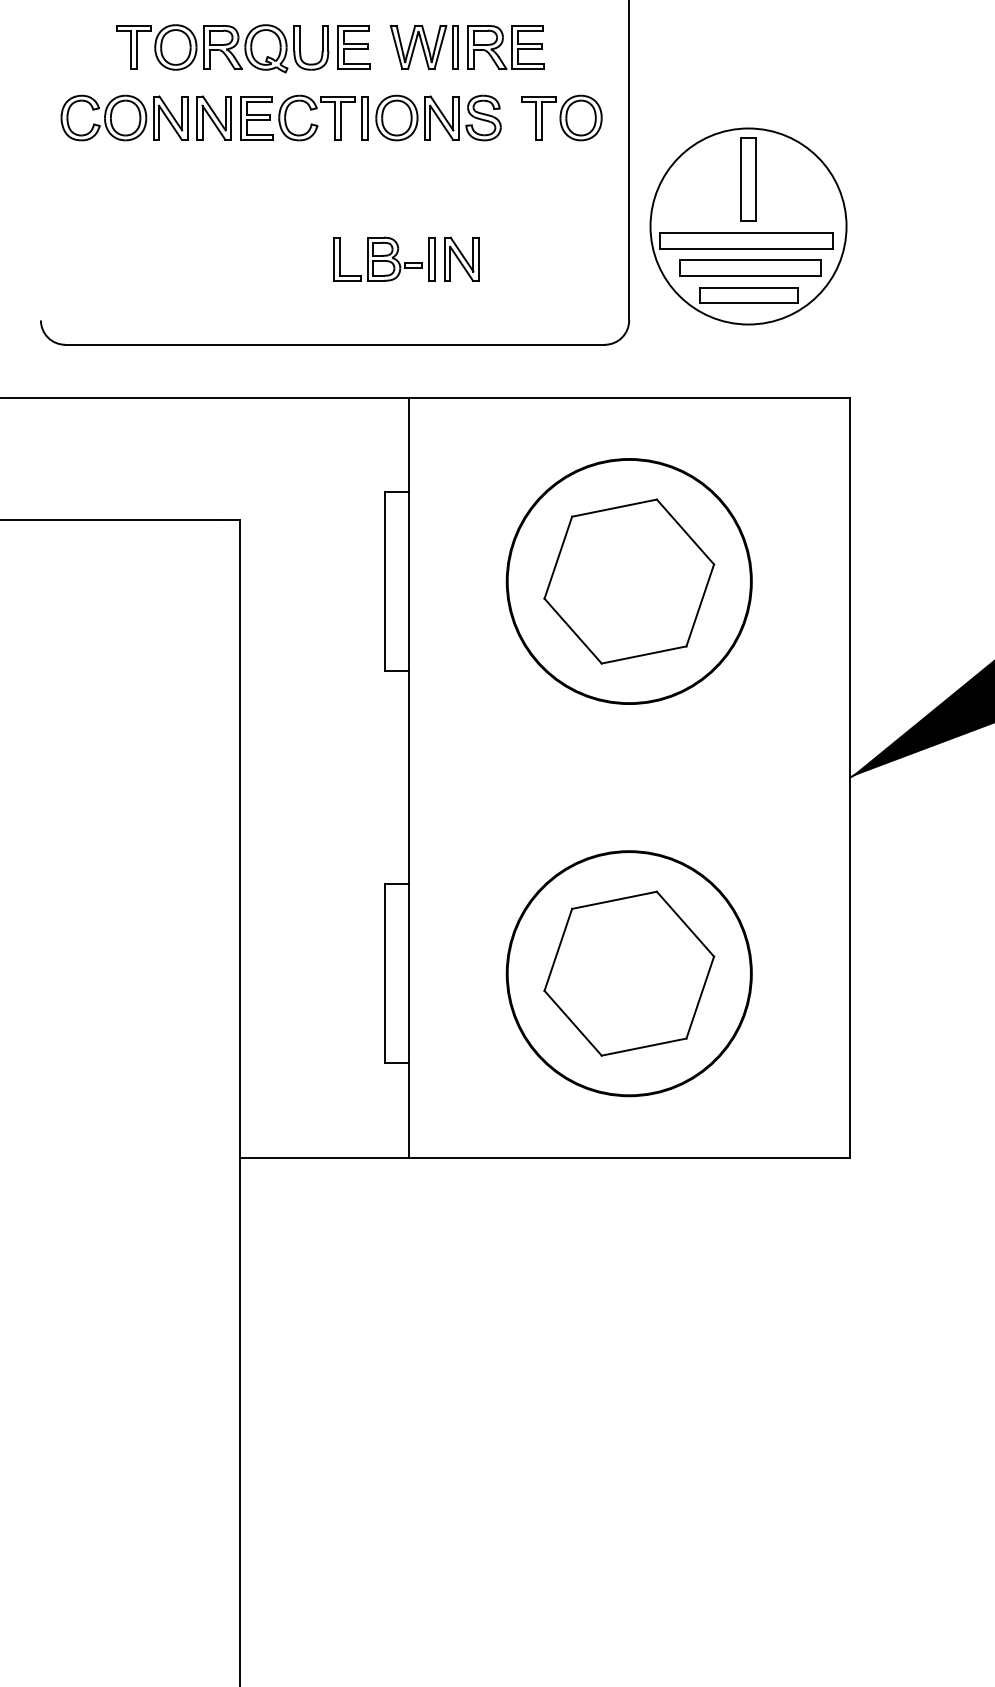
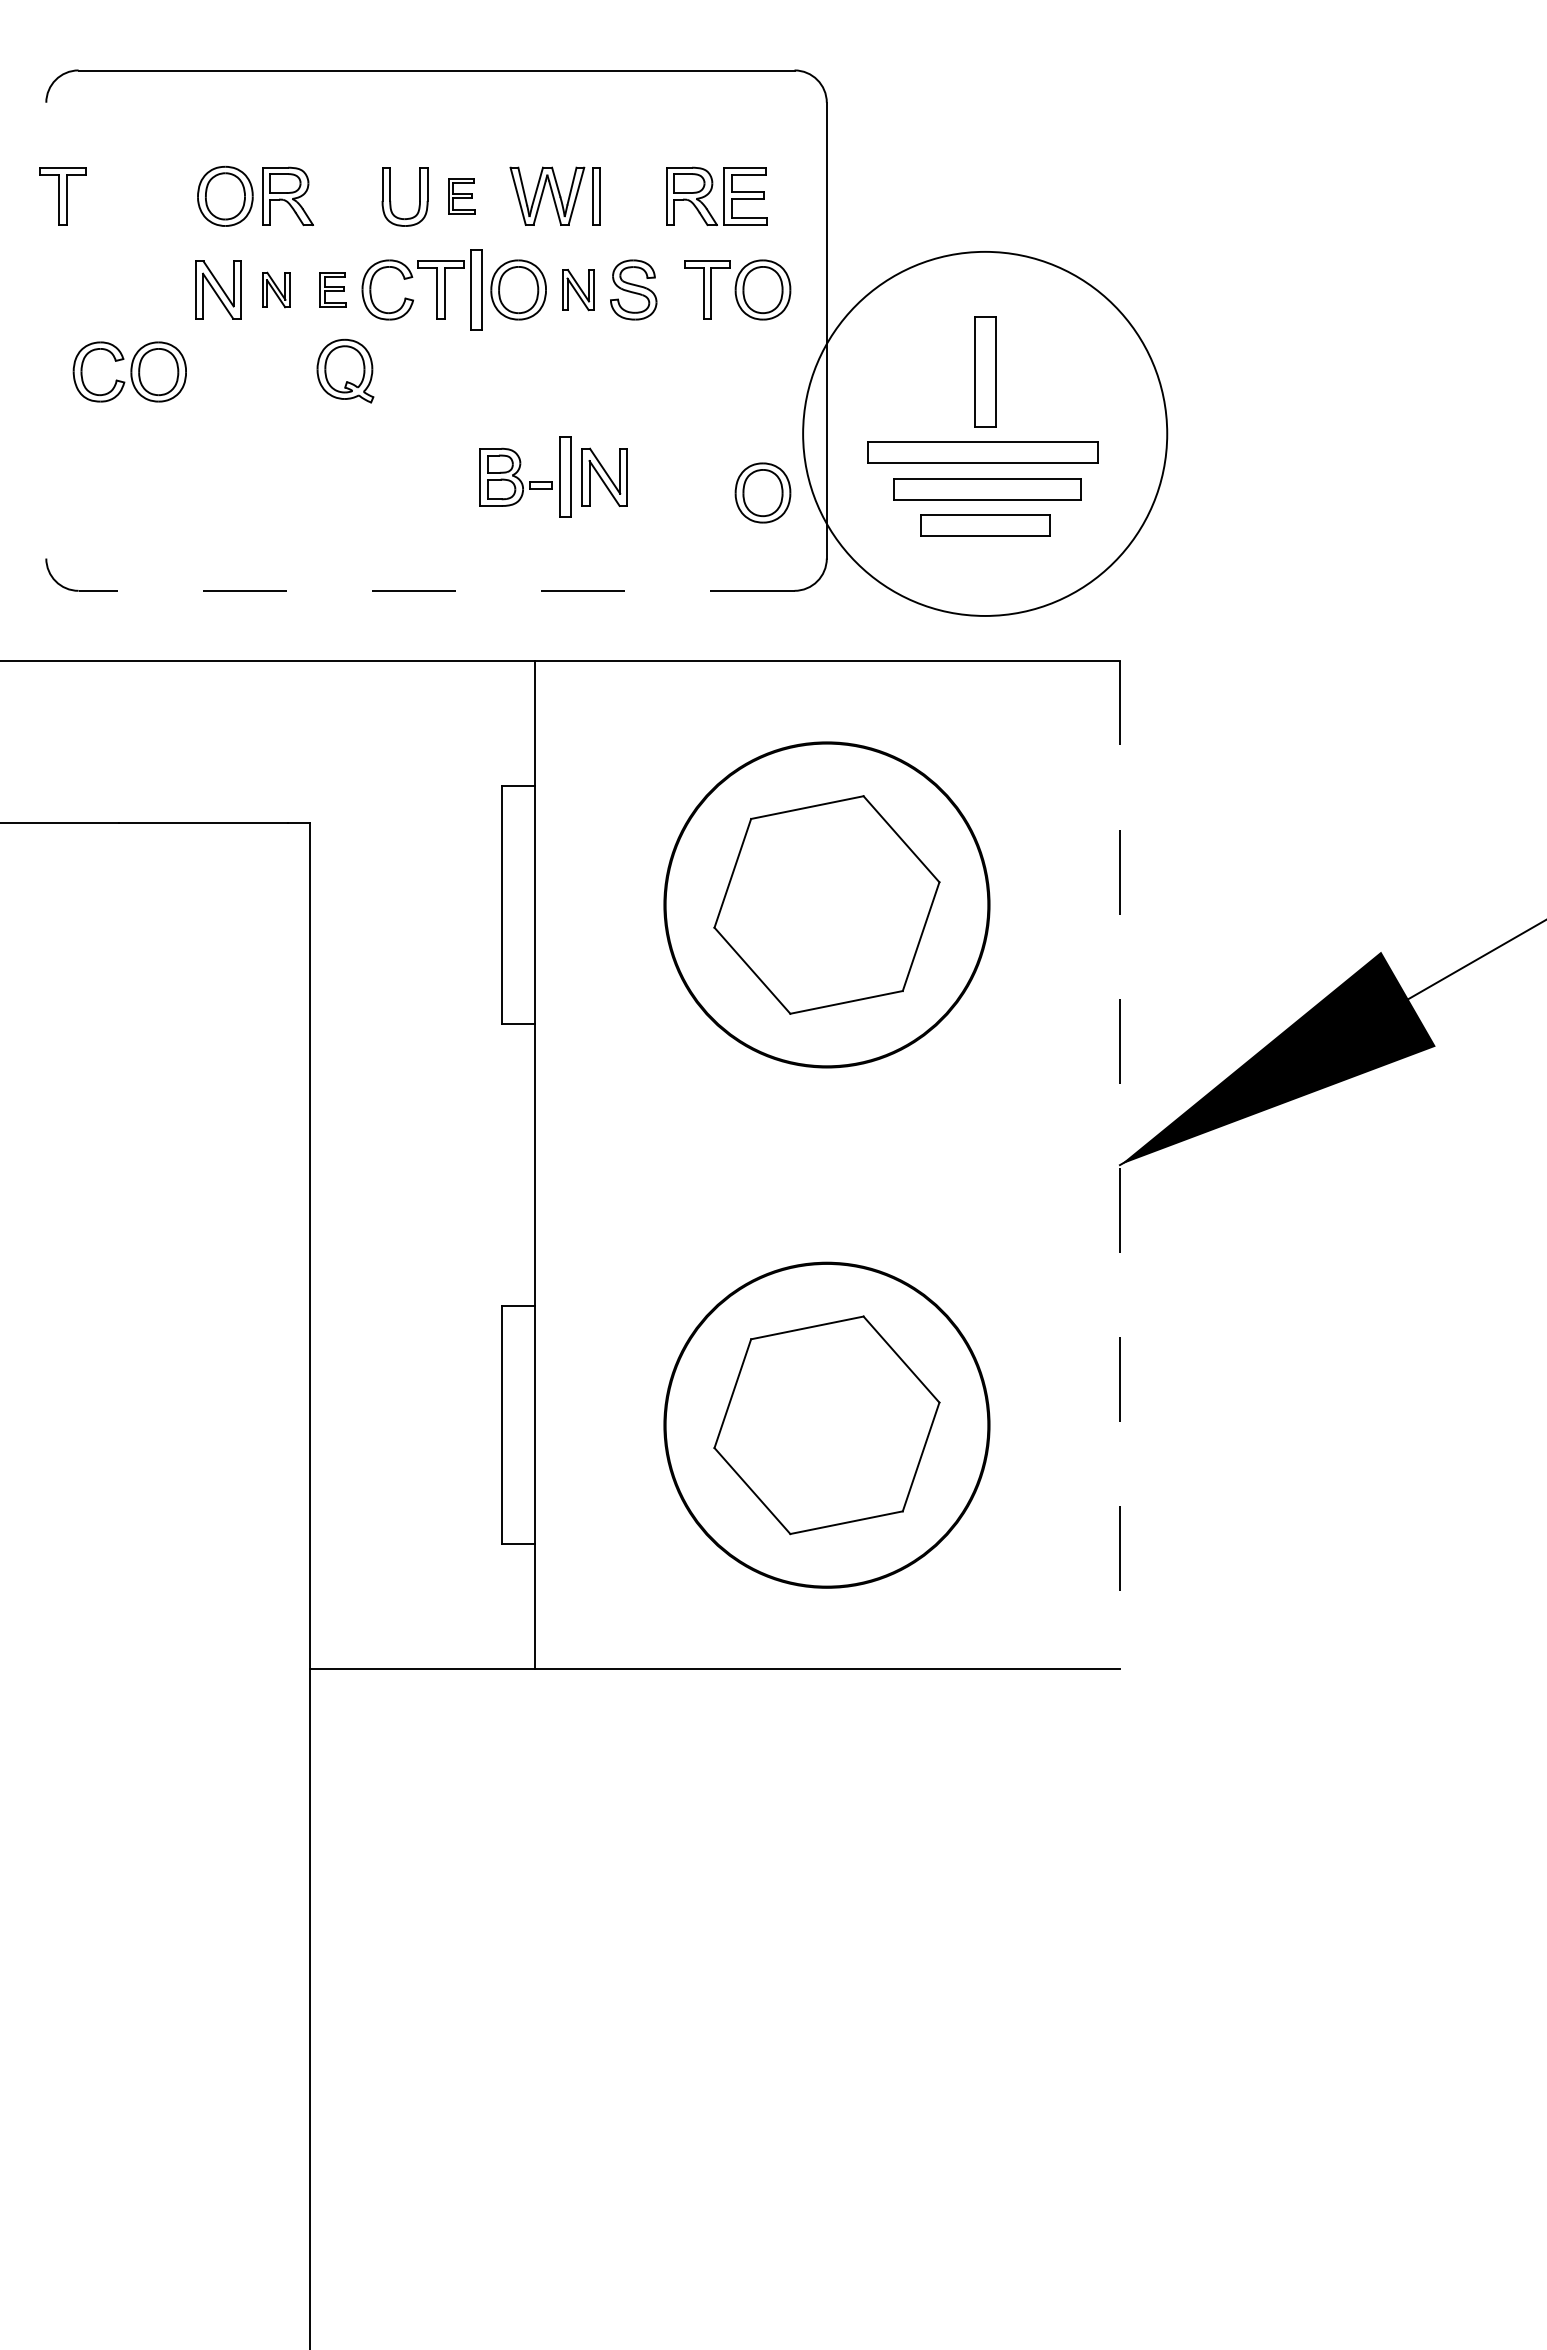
part: (502, 43) -> (711, 191), moved
part: (133, 47) -> (62, 196), moved
part: (353, 47) -> (461, 196), size x0.6
part: (266, 48) -> (345, 370), moved
part: (103, 117) -> (129, 371), moved
part: (214, 117) -> (276, 289), size x0.6
part: (256, 117) -> (332, 289), size x0.6
part: (365, 117) -> (476, 289), size x1.4
part: (442, 117) -> (578, 289), size x0.7
circle: (748, 226) -> (985, 433), size x1.4
part: (340, 259) -> (443, 477), removed
part: (431, 259) -> (564, 477), size x1.4
part: (580, 270) -> (762, 492), added
line: (335, 344) -> (436, 590), solid -> dashed
line: (849, 777) -> (1119, 1165), solid -> dashed

